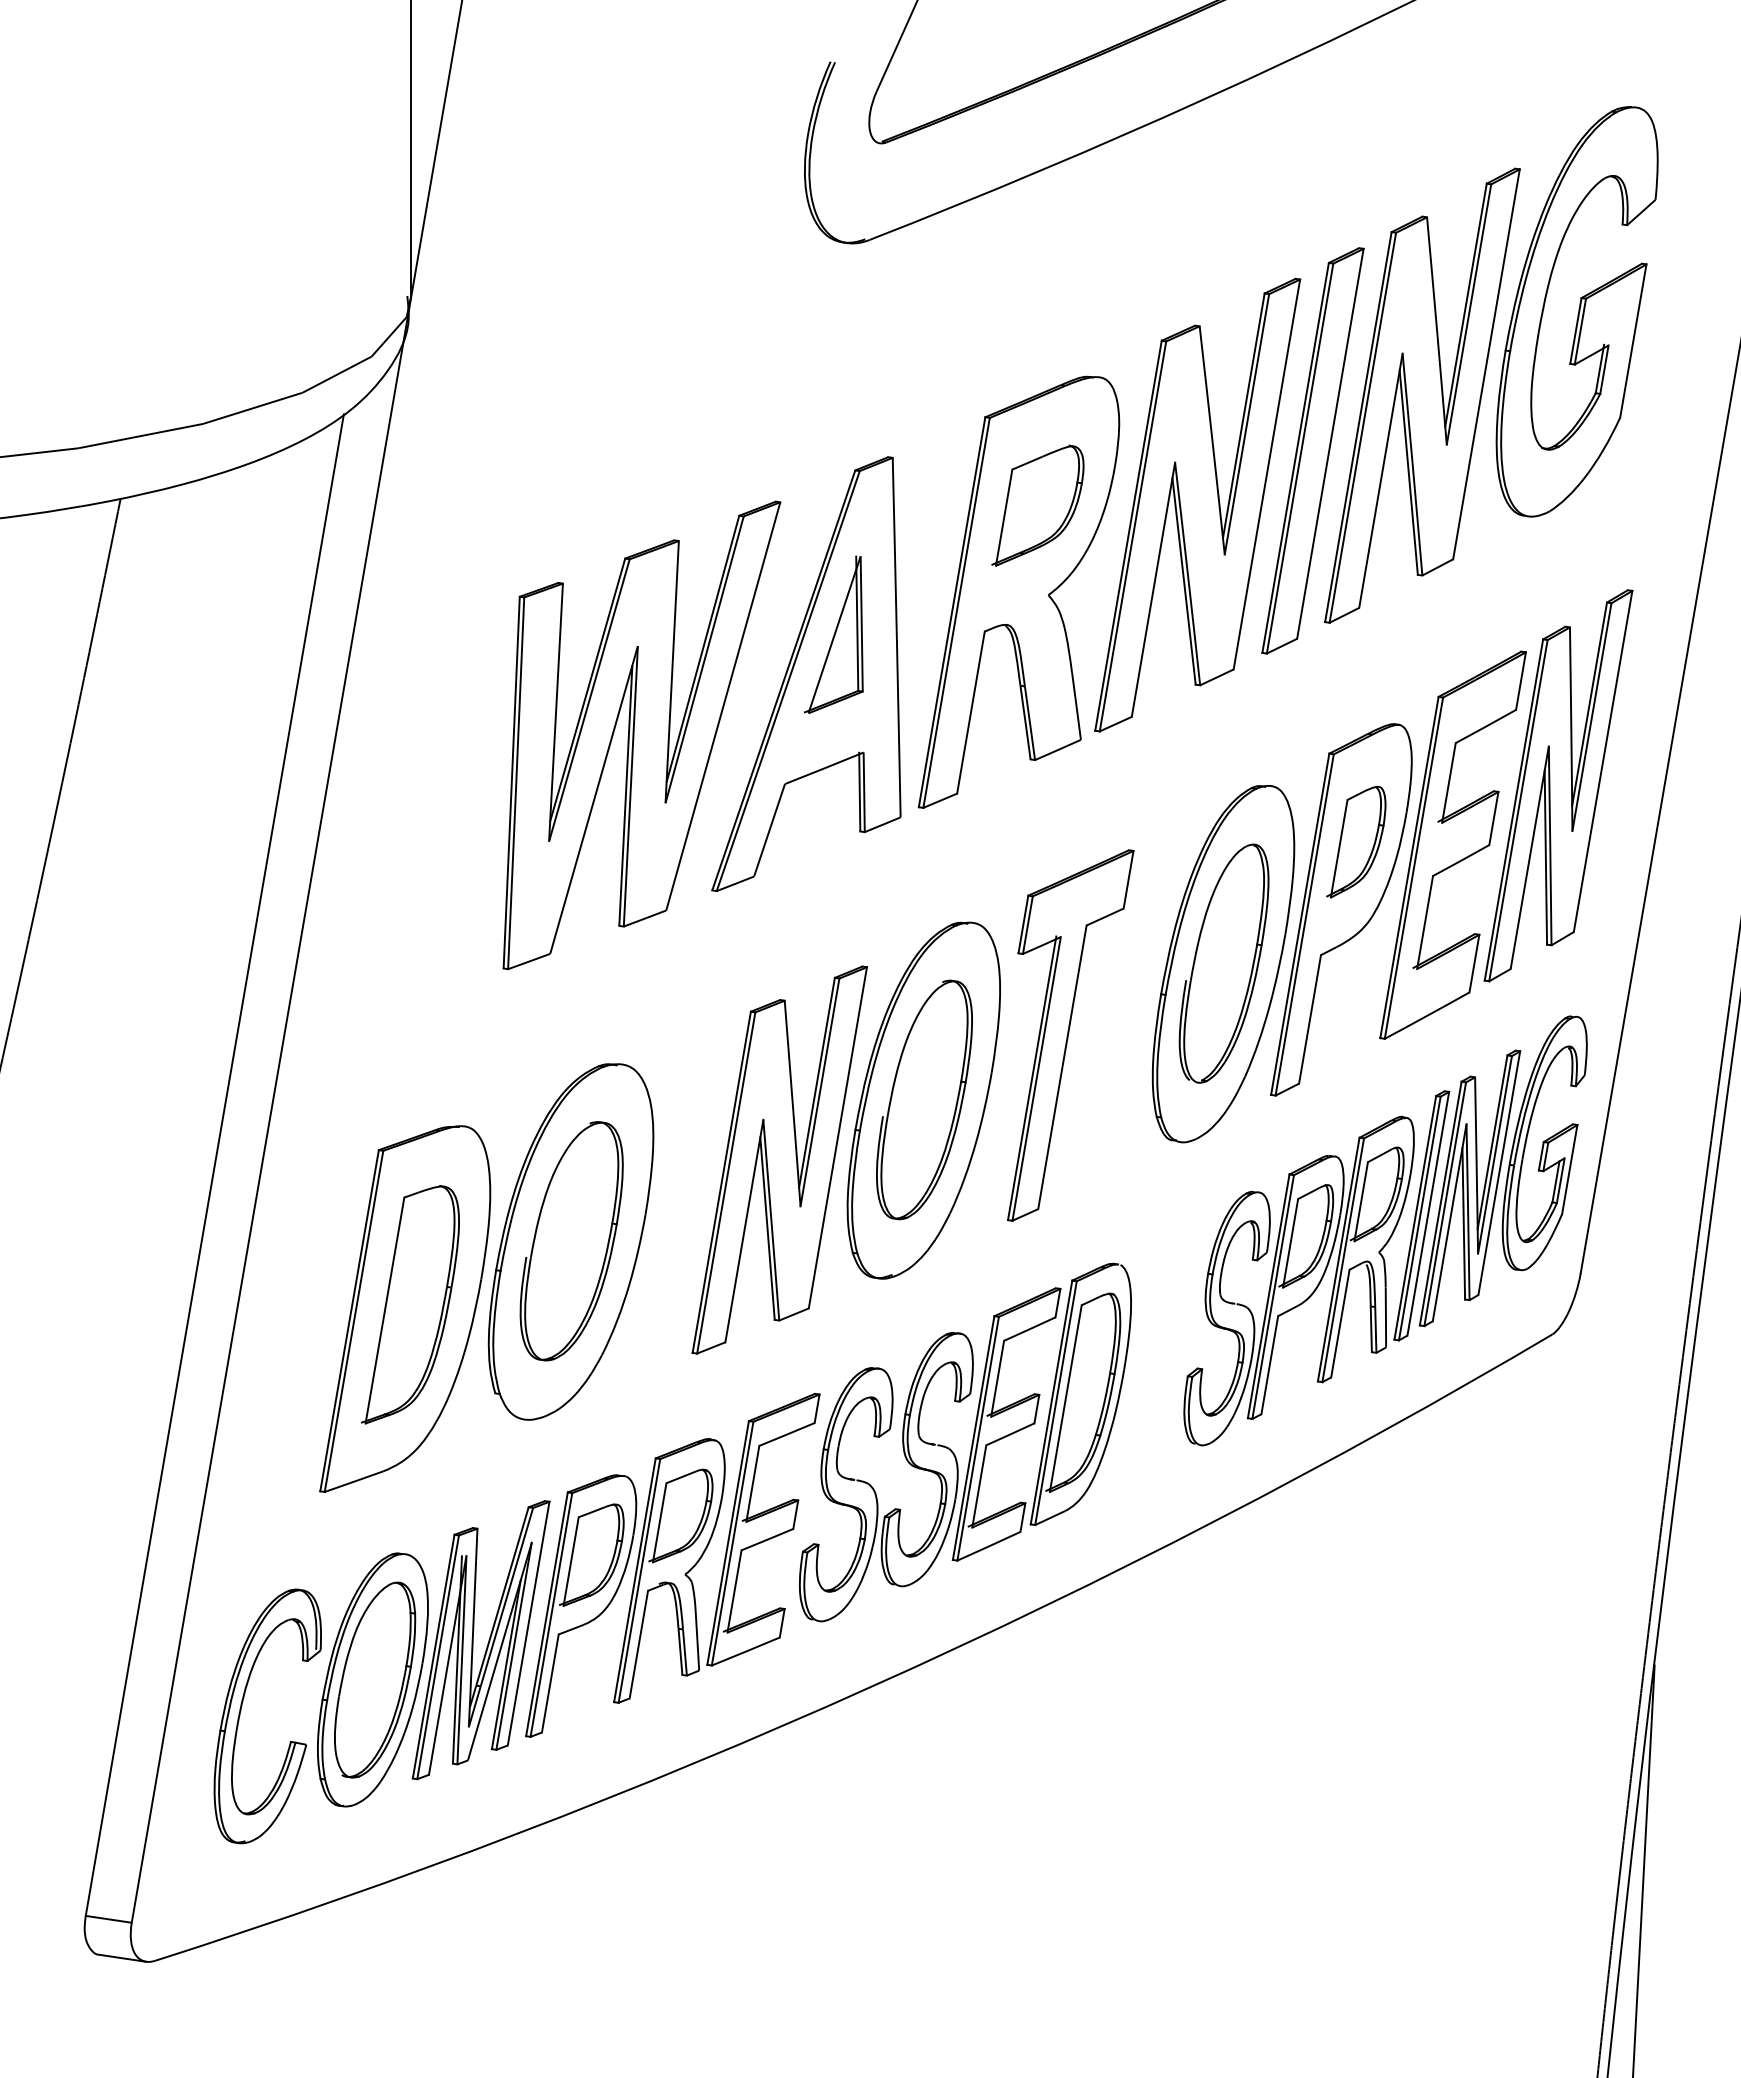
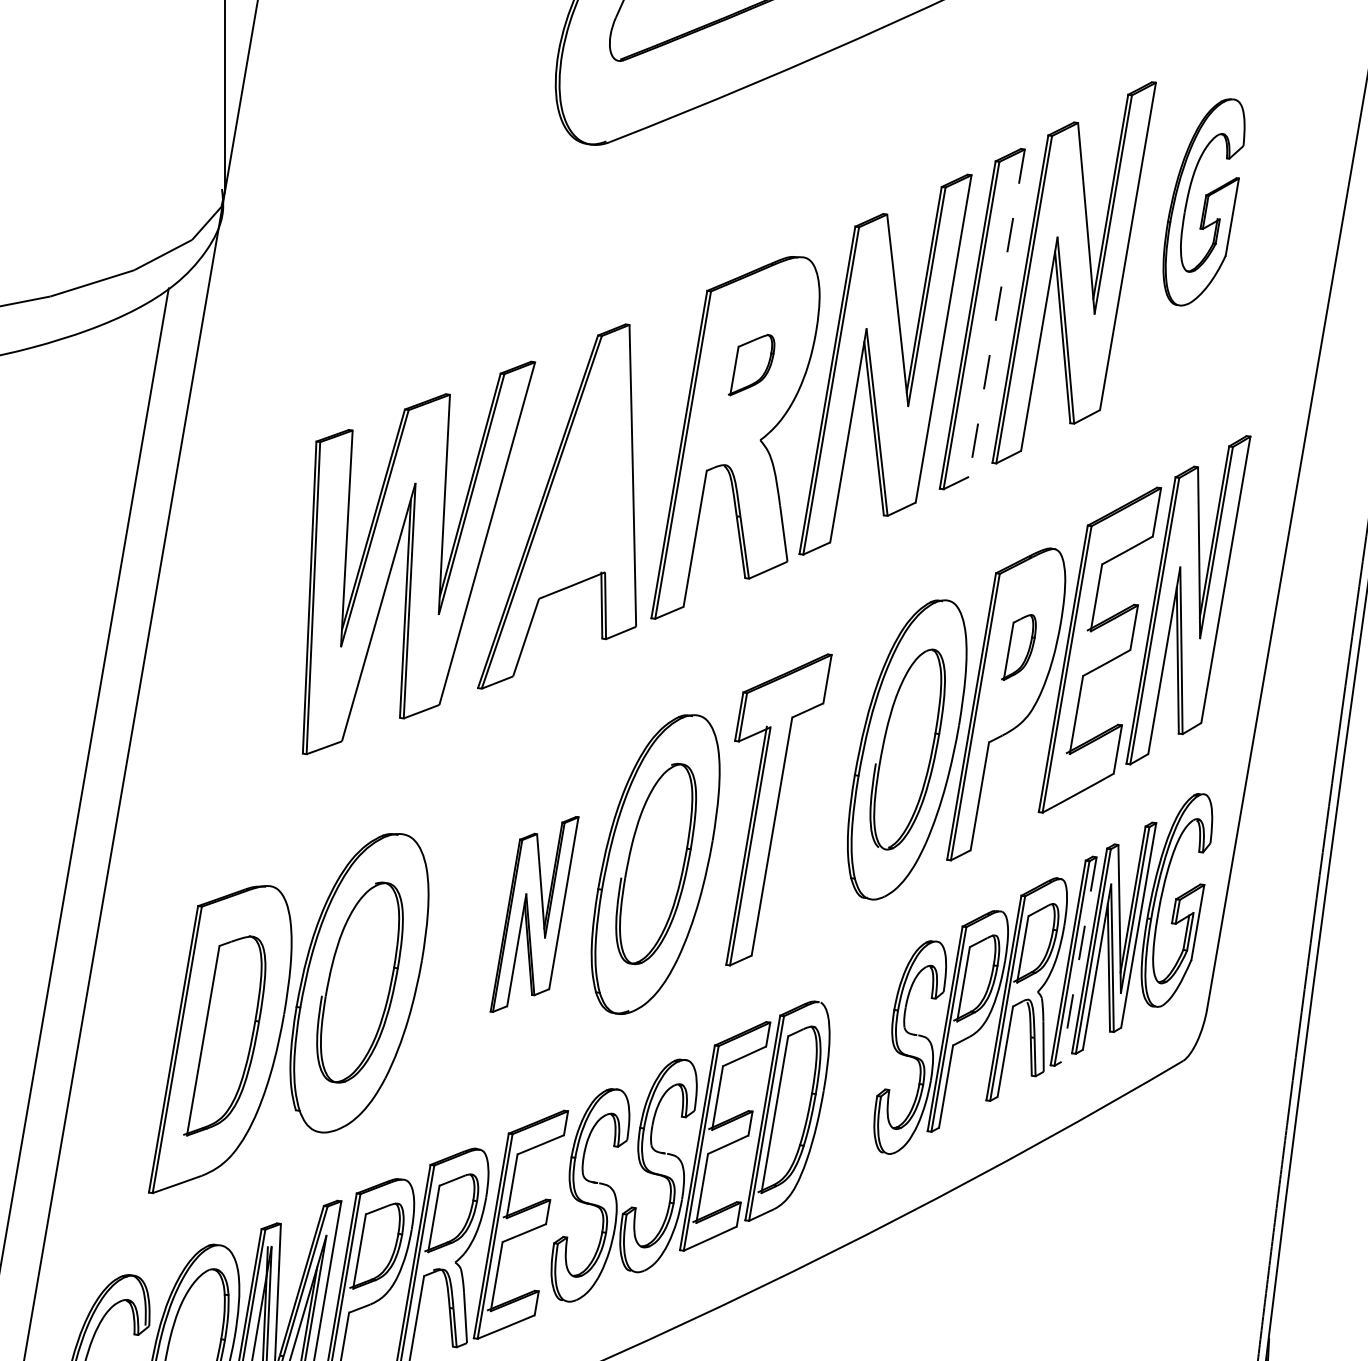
part: (1576, 311) -> (1203, 202), size x0.6
line: (1330, 443) -> (997, 312), solid -> dashed
part: (1037, 505) -> (751, 364), size x0.6
part: (833, 634) -> (579, 473), removed
part: (1356, 841) -> (1018, 647), size x0.7
part: (779, 1159) -> (534, 913), size x0.6
line: (1428, 1213) -> (1079, 959), solid -> dashed

